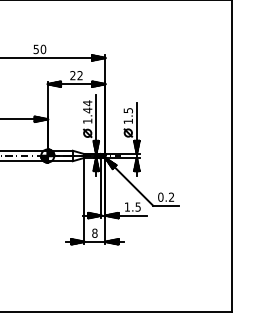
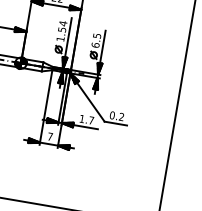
text: (87, 110) -> (61, 29), 1.44 -> 1.54
text: (127, 121) -> (94, 45), 1.5 -> 6.5
text: (137, 206) -> (90, 119), 1.5 -> 1.7
text: (94, 232) -> (50, 136), 8 -> 7

